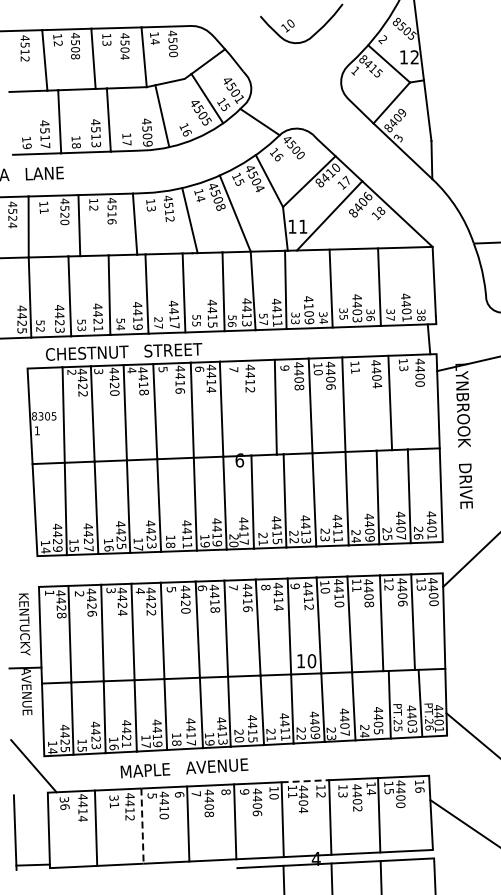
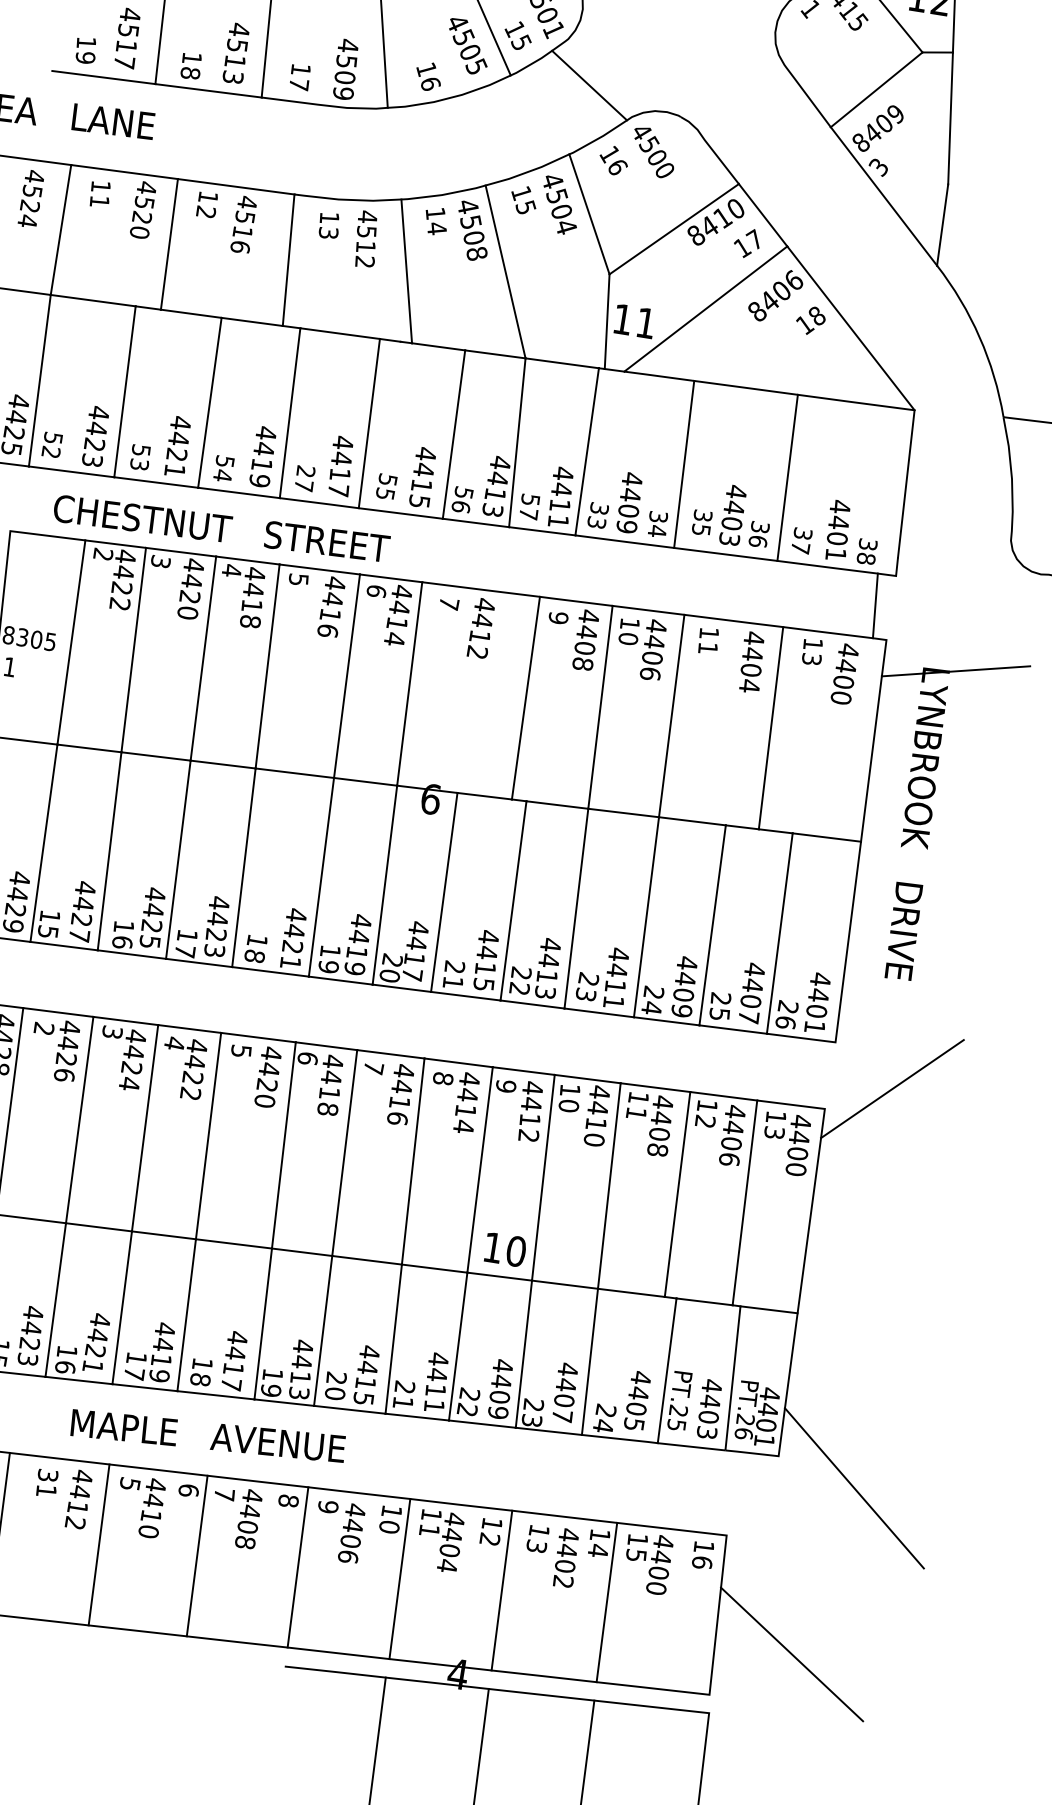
text: (308, 306) -> (629, 494), 4109 -> 4409
text: (187, 537) -> (293, 945), 4411 -> 4421
line: (304, 781) -> (459, 1505), dashed -> solid
line: (142, 826) -> (98, 1545), dashed -> solid

